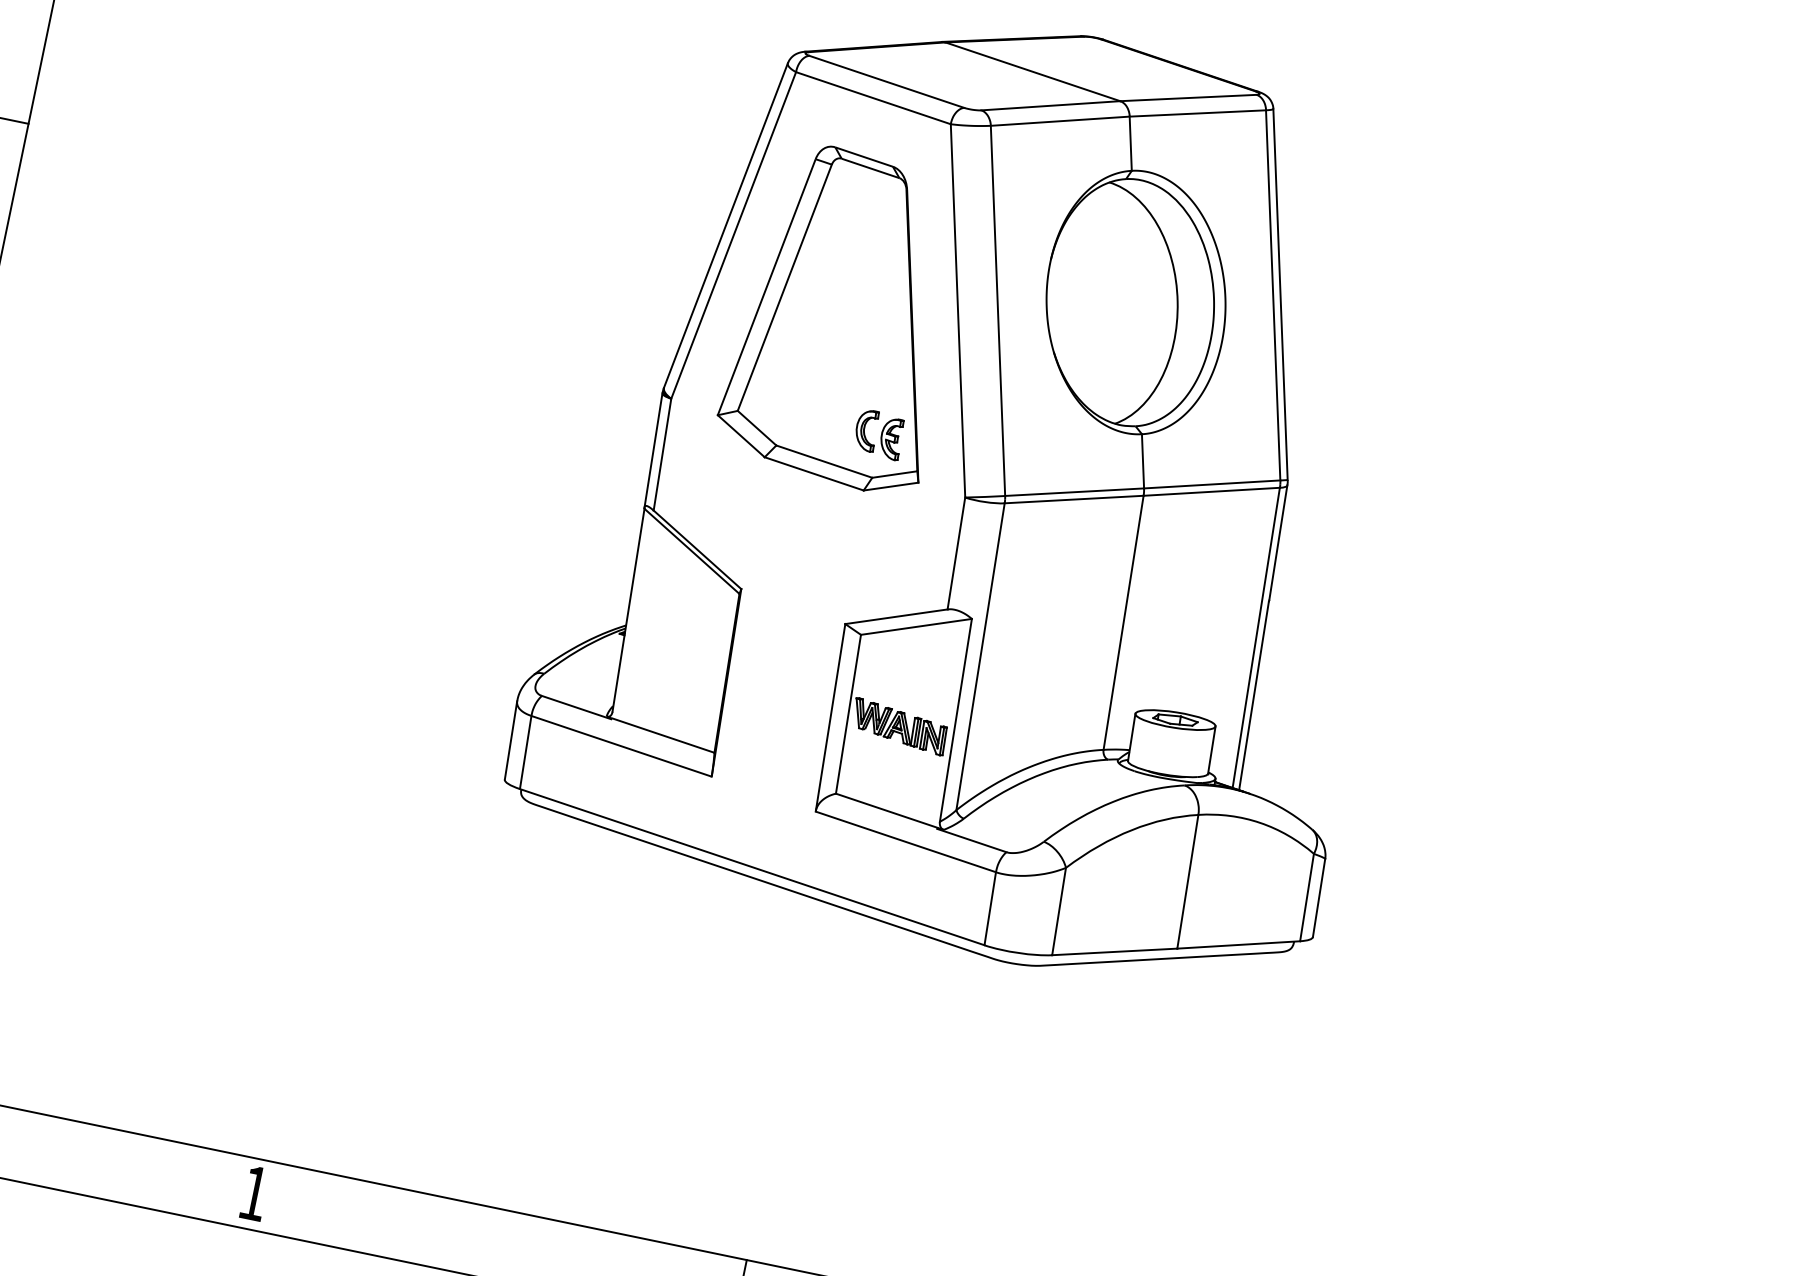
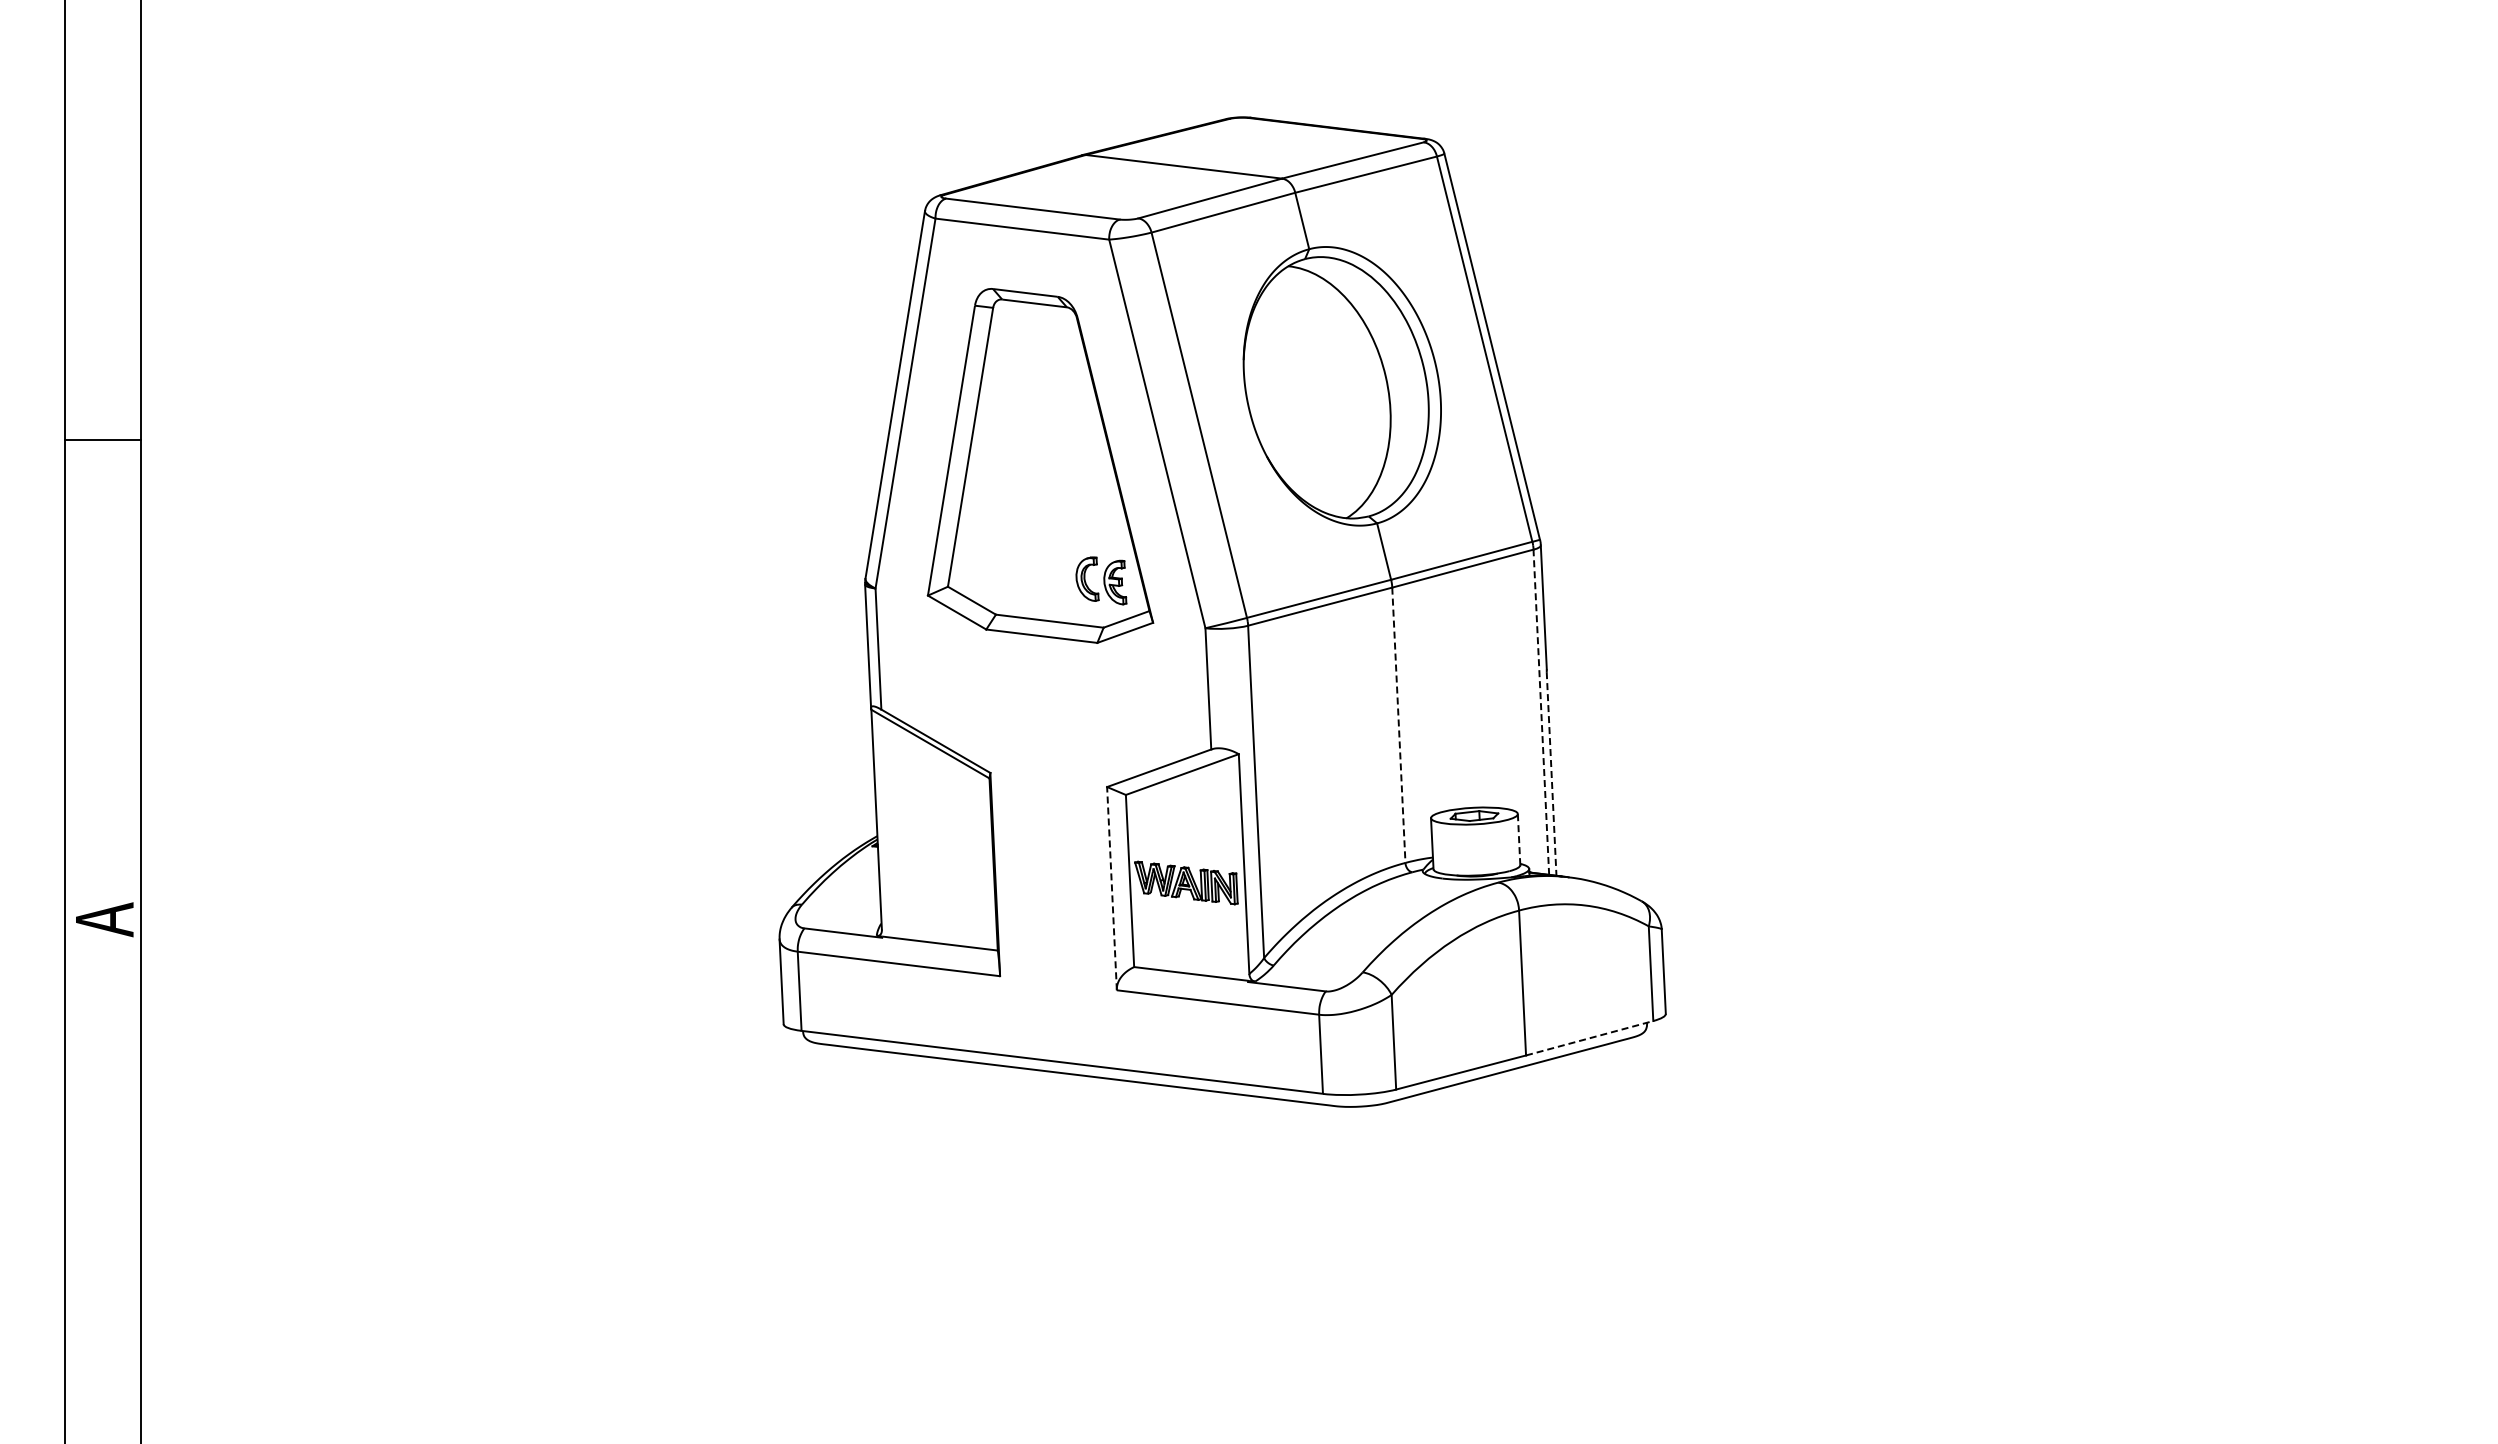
line: (1123, 622) -> (1398, 725), solid -> dashed
line: (1256, 638) -> (1541, 712), solid -> dashed
line: (1253, 695) -> (1551, 773), solid -> dashed
line: (831, 717) -> (1112, 888), solid -> dashed
line: (1212, 750) -> (1519, 839), solid -> dashed
line: (1238, 945) -> (1589, 1038), solid -> dashed

